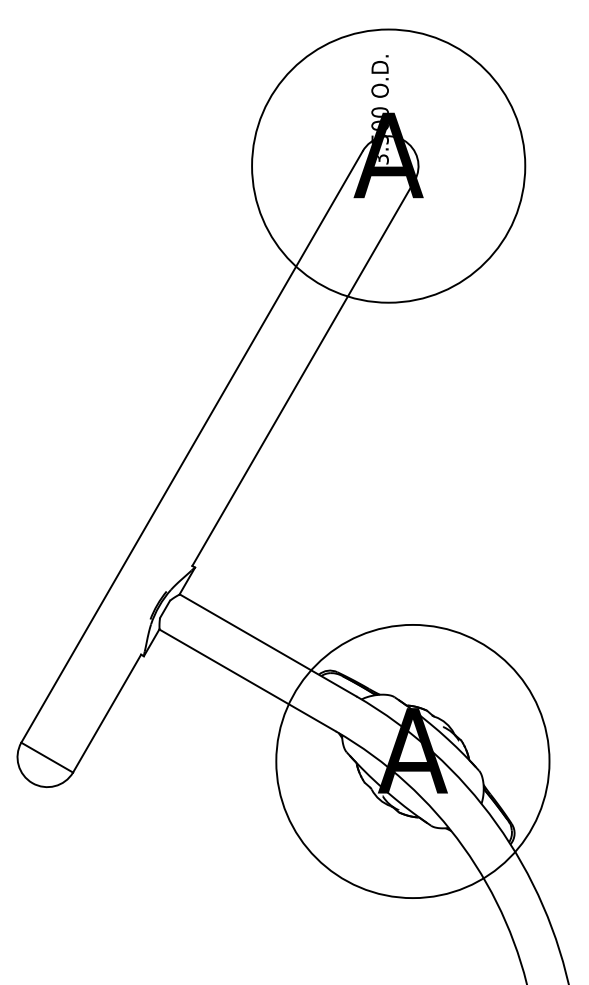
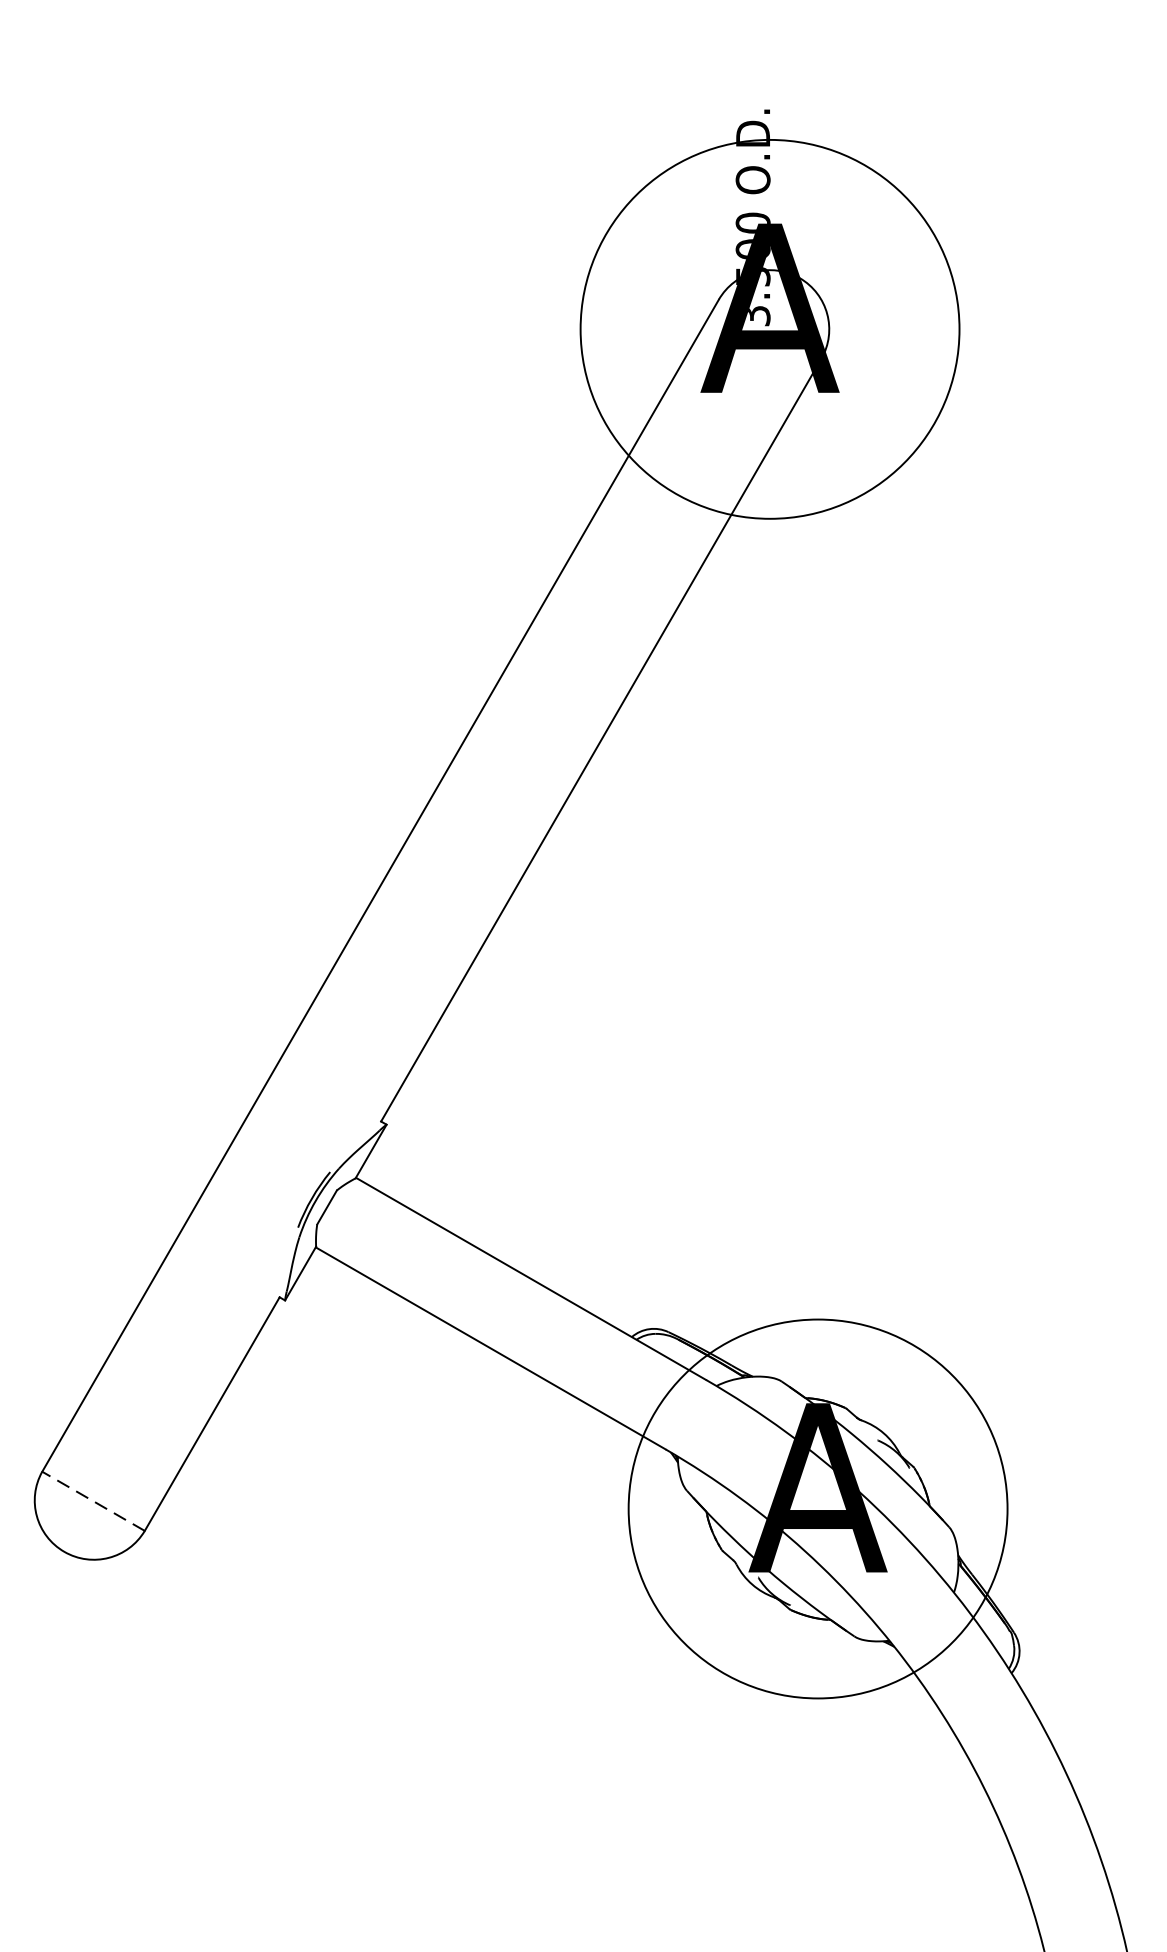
circle: (388, 165) -> (769, 328), size x0.7
line: (47, 757) -> (94, 1501), solid -> dashed
circle: (412, 761) -> (817, 1508), size x0.7

